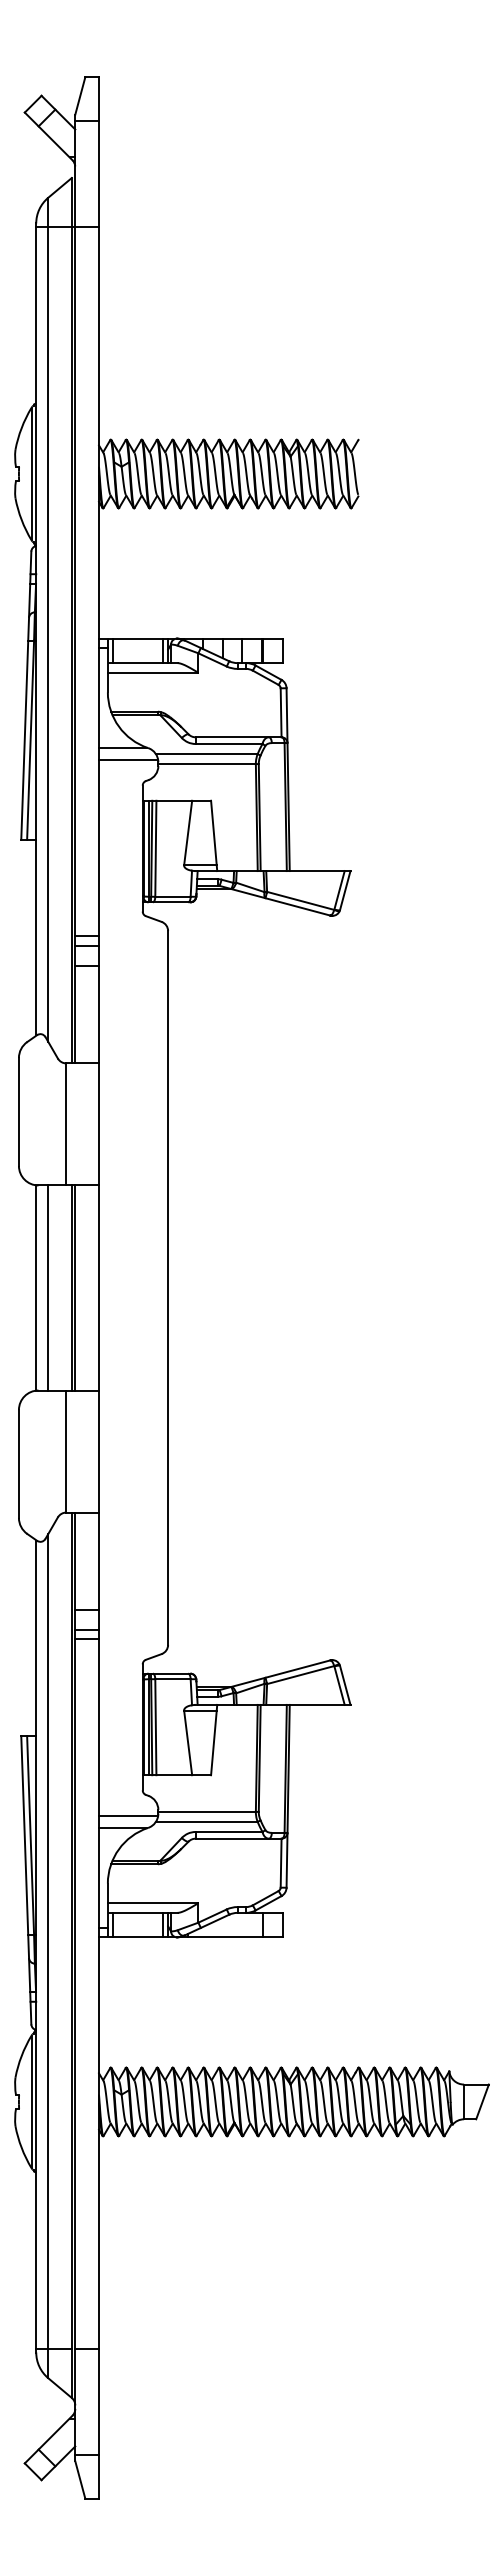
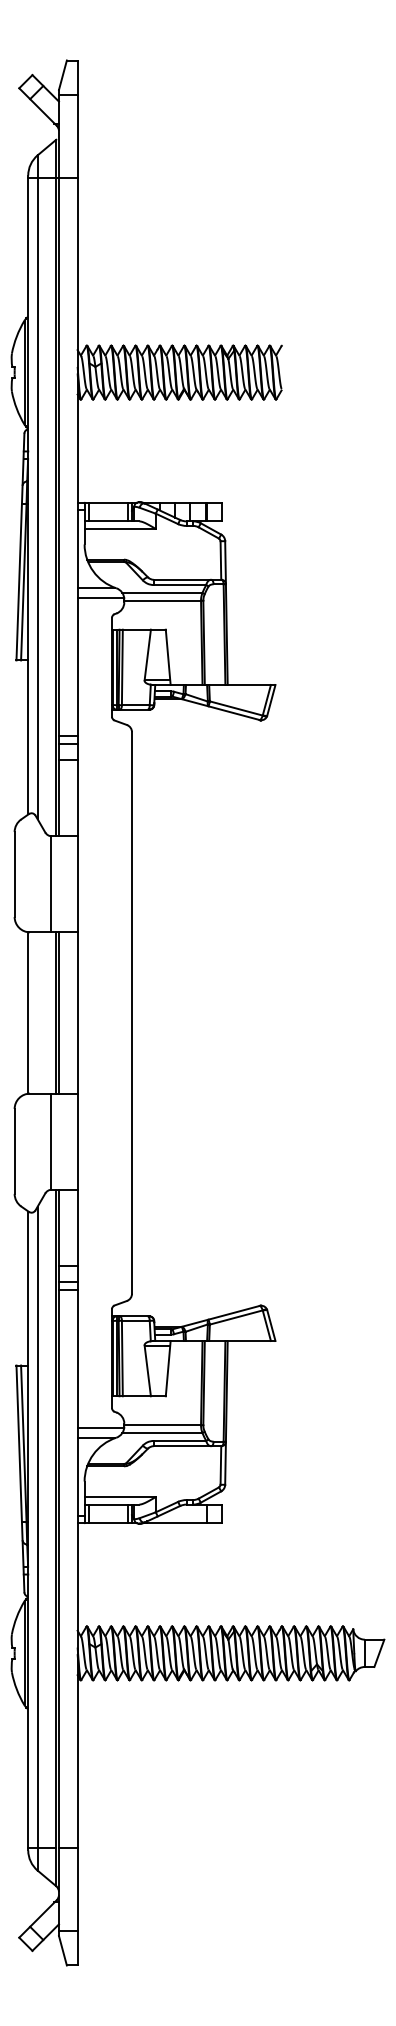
line: (48, 1287) -> (37, 1012), removed

